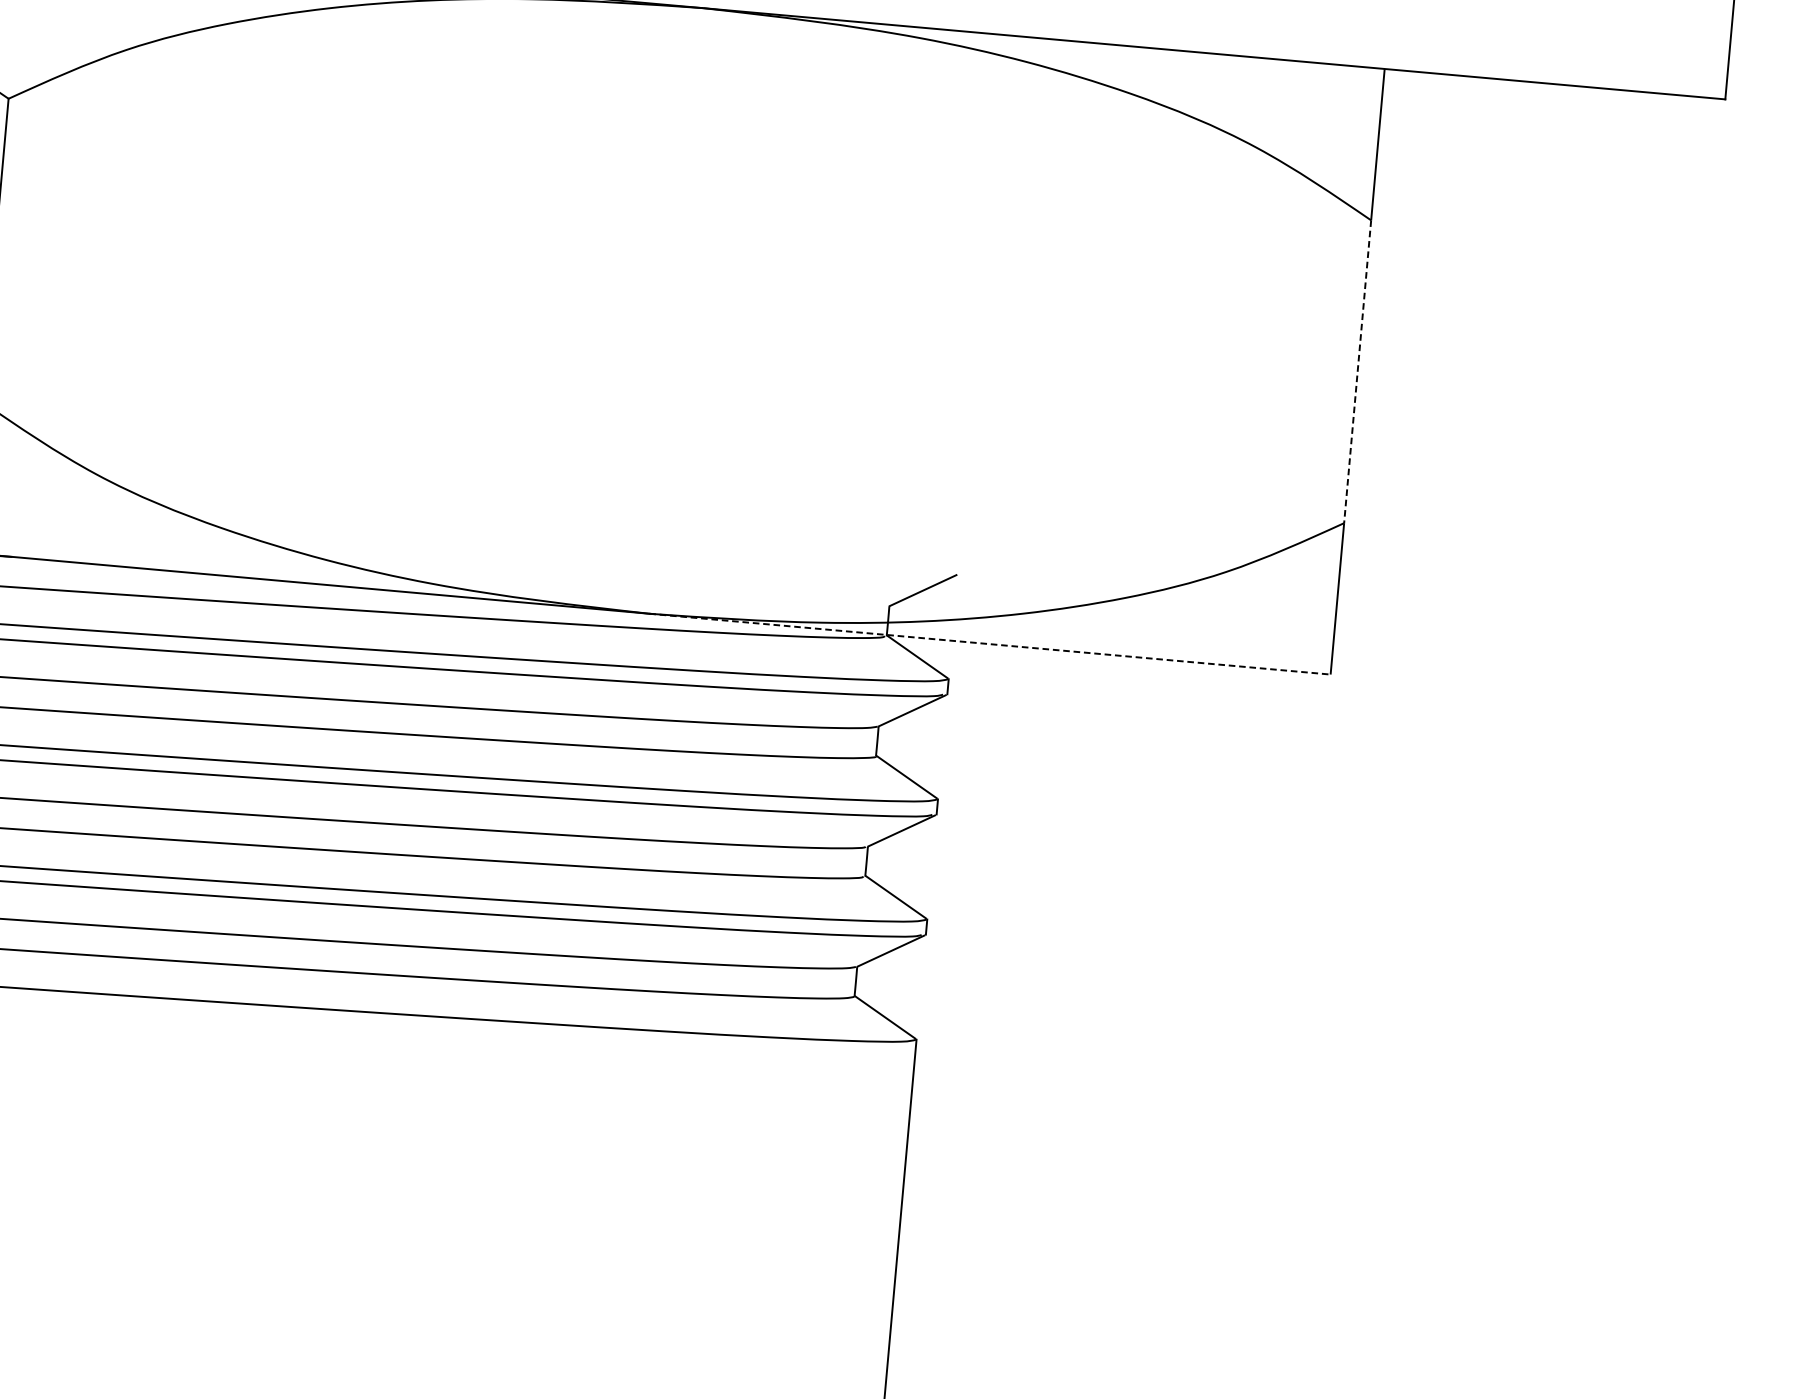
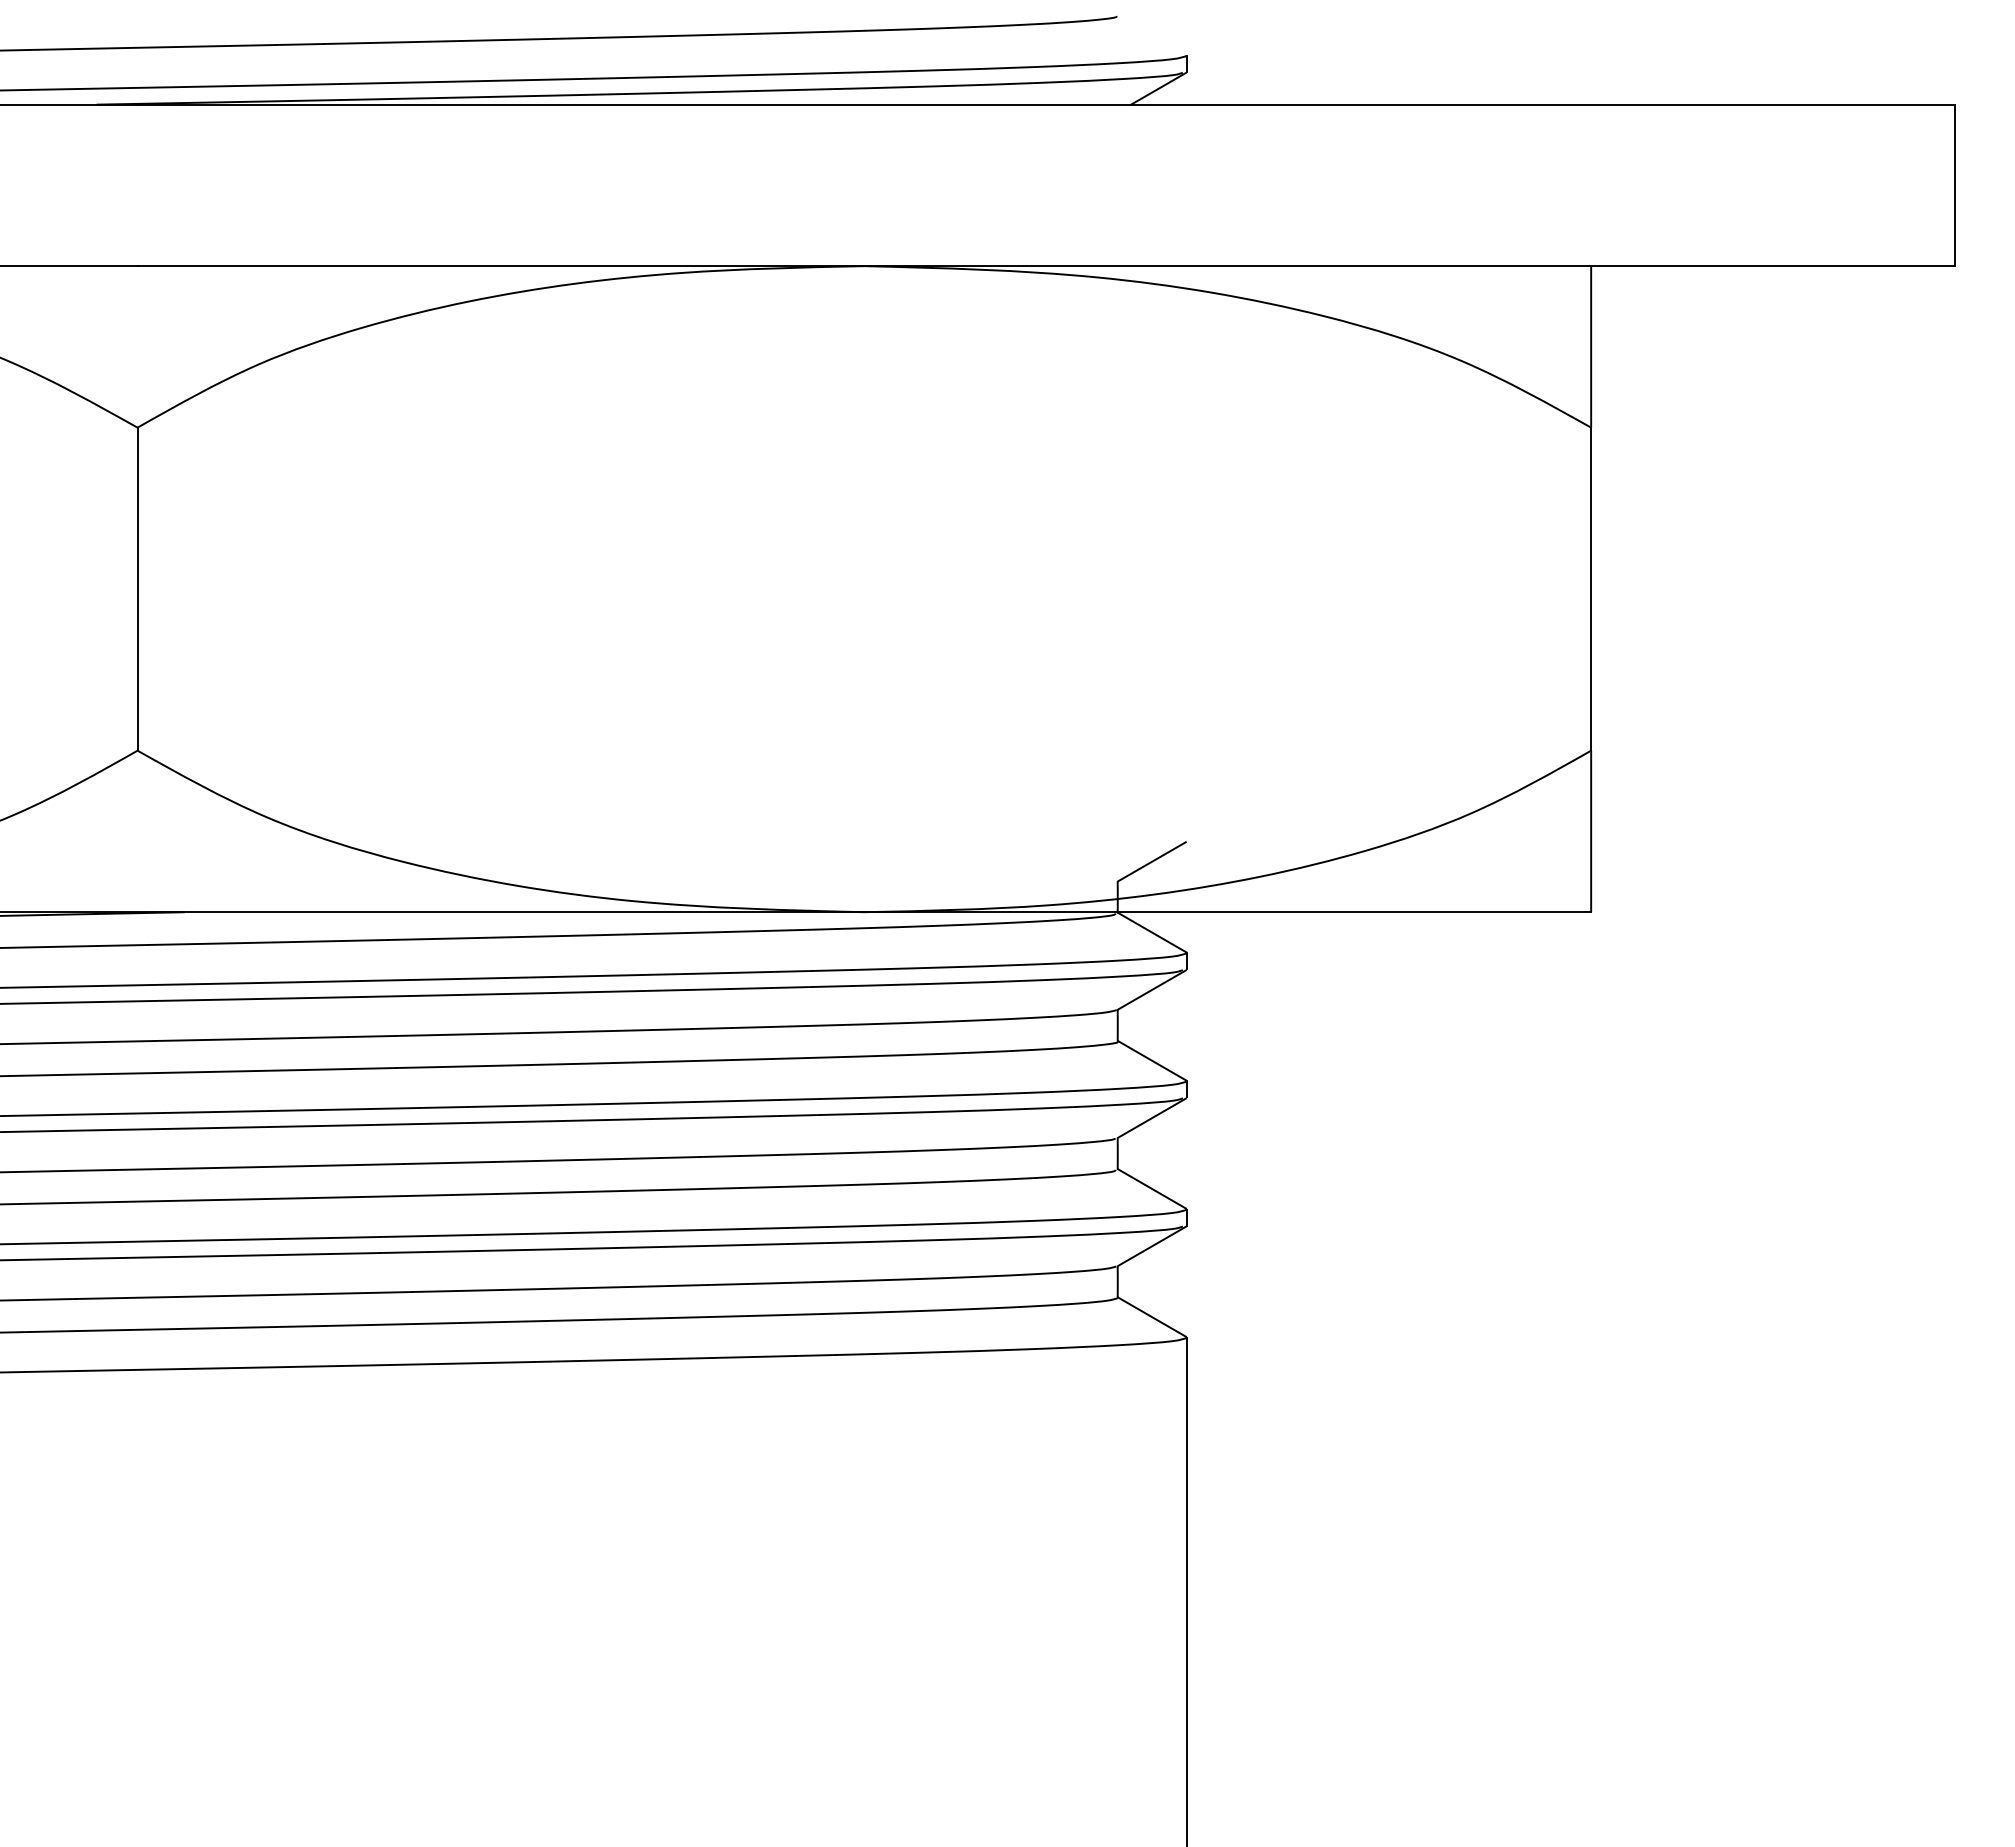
line: (1357, 372) -> (1591, 589), dashed -> solid
line: (990, 644) -> (1228, 912), dashed -> solid

